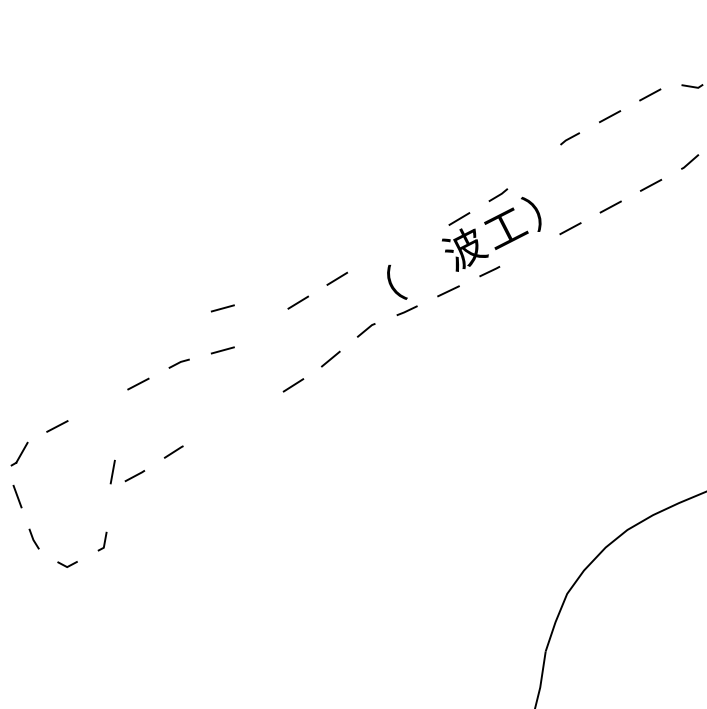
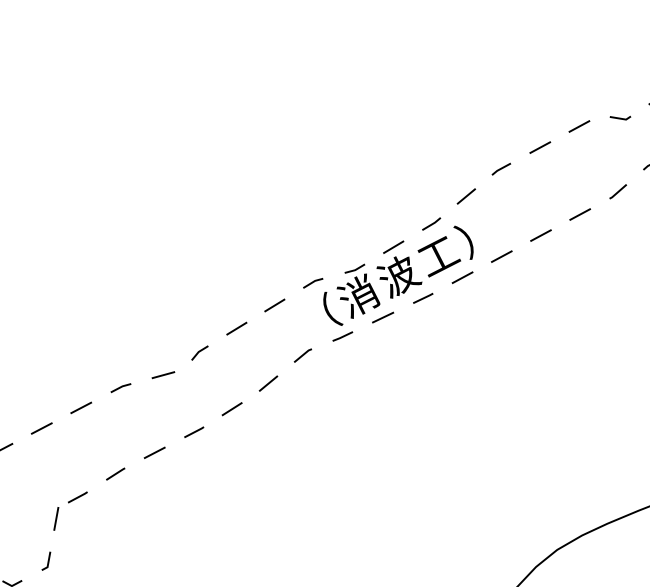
line: (533, 166) -> (465, 196), added
line: (530, 249) -> (462, 276), added
line: (376, 255) -> (312, 282), added
part: (423, 264) -> (358, 291), added
line: (222, 308) -> (163, 334), removed
line: (260, 326) -> (200, 351), added
line: (97, 405) -> (41, 428), added
line: (254, 408) -> (194, 431), added
line: (213, 430) -> (154, 453), added
line: (112, 471) -> (56, 518), moved

